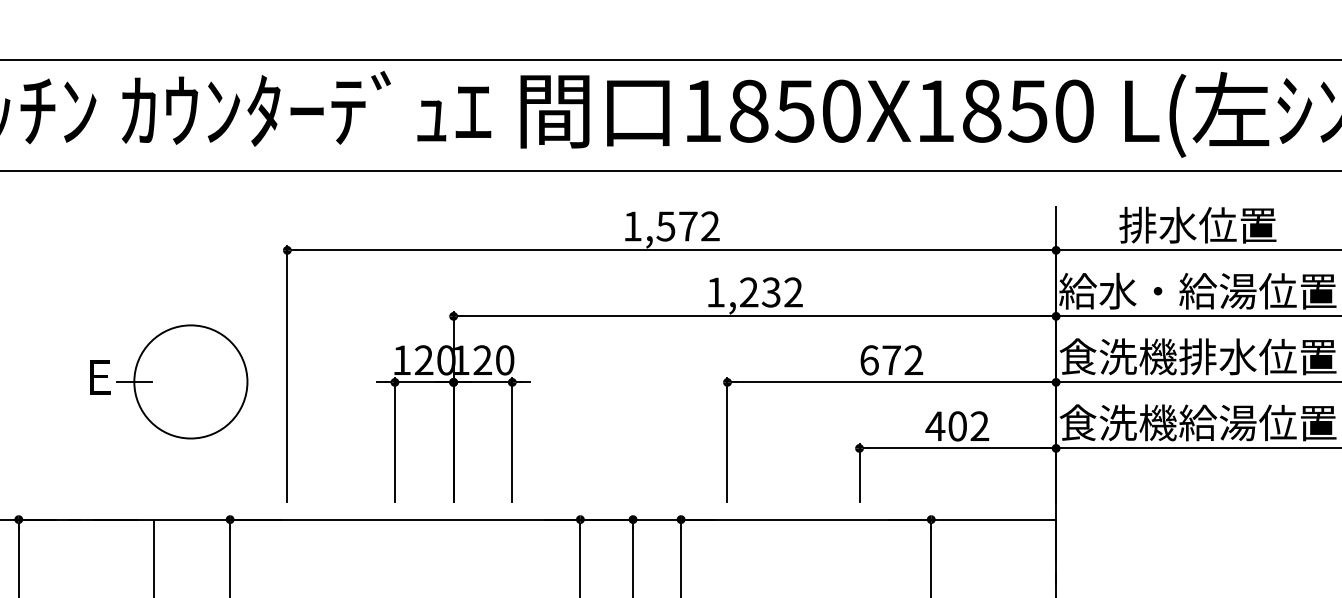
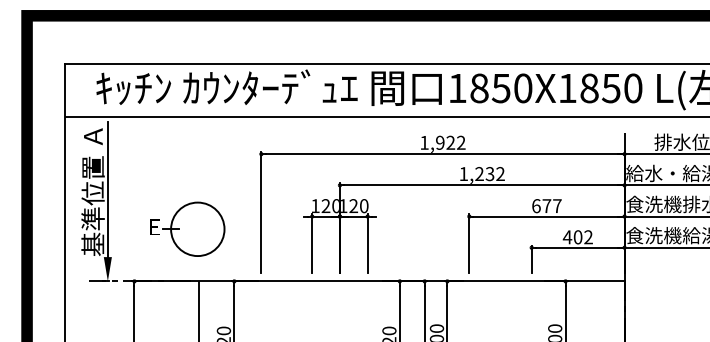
text: (677, 225) -> (445, 142), 1,572 -> 1,922
text: (914, 359) -> (557, 205), 672 -> 677
part: (169, 380) -> (187, 228), moved

